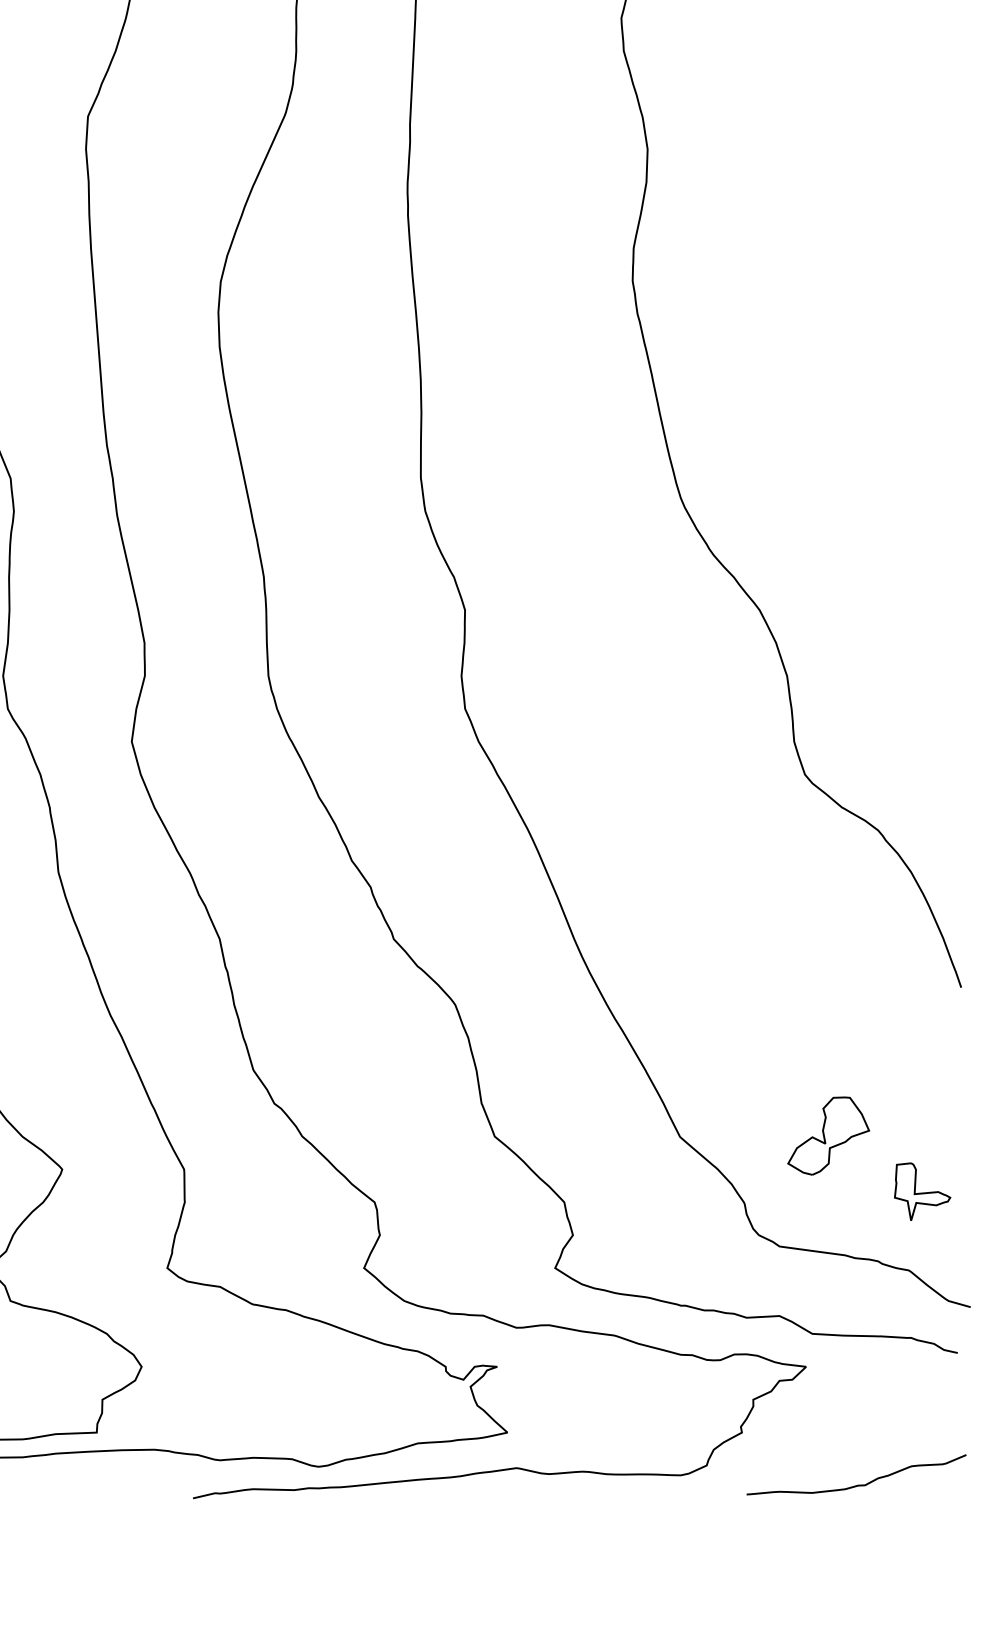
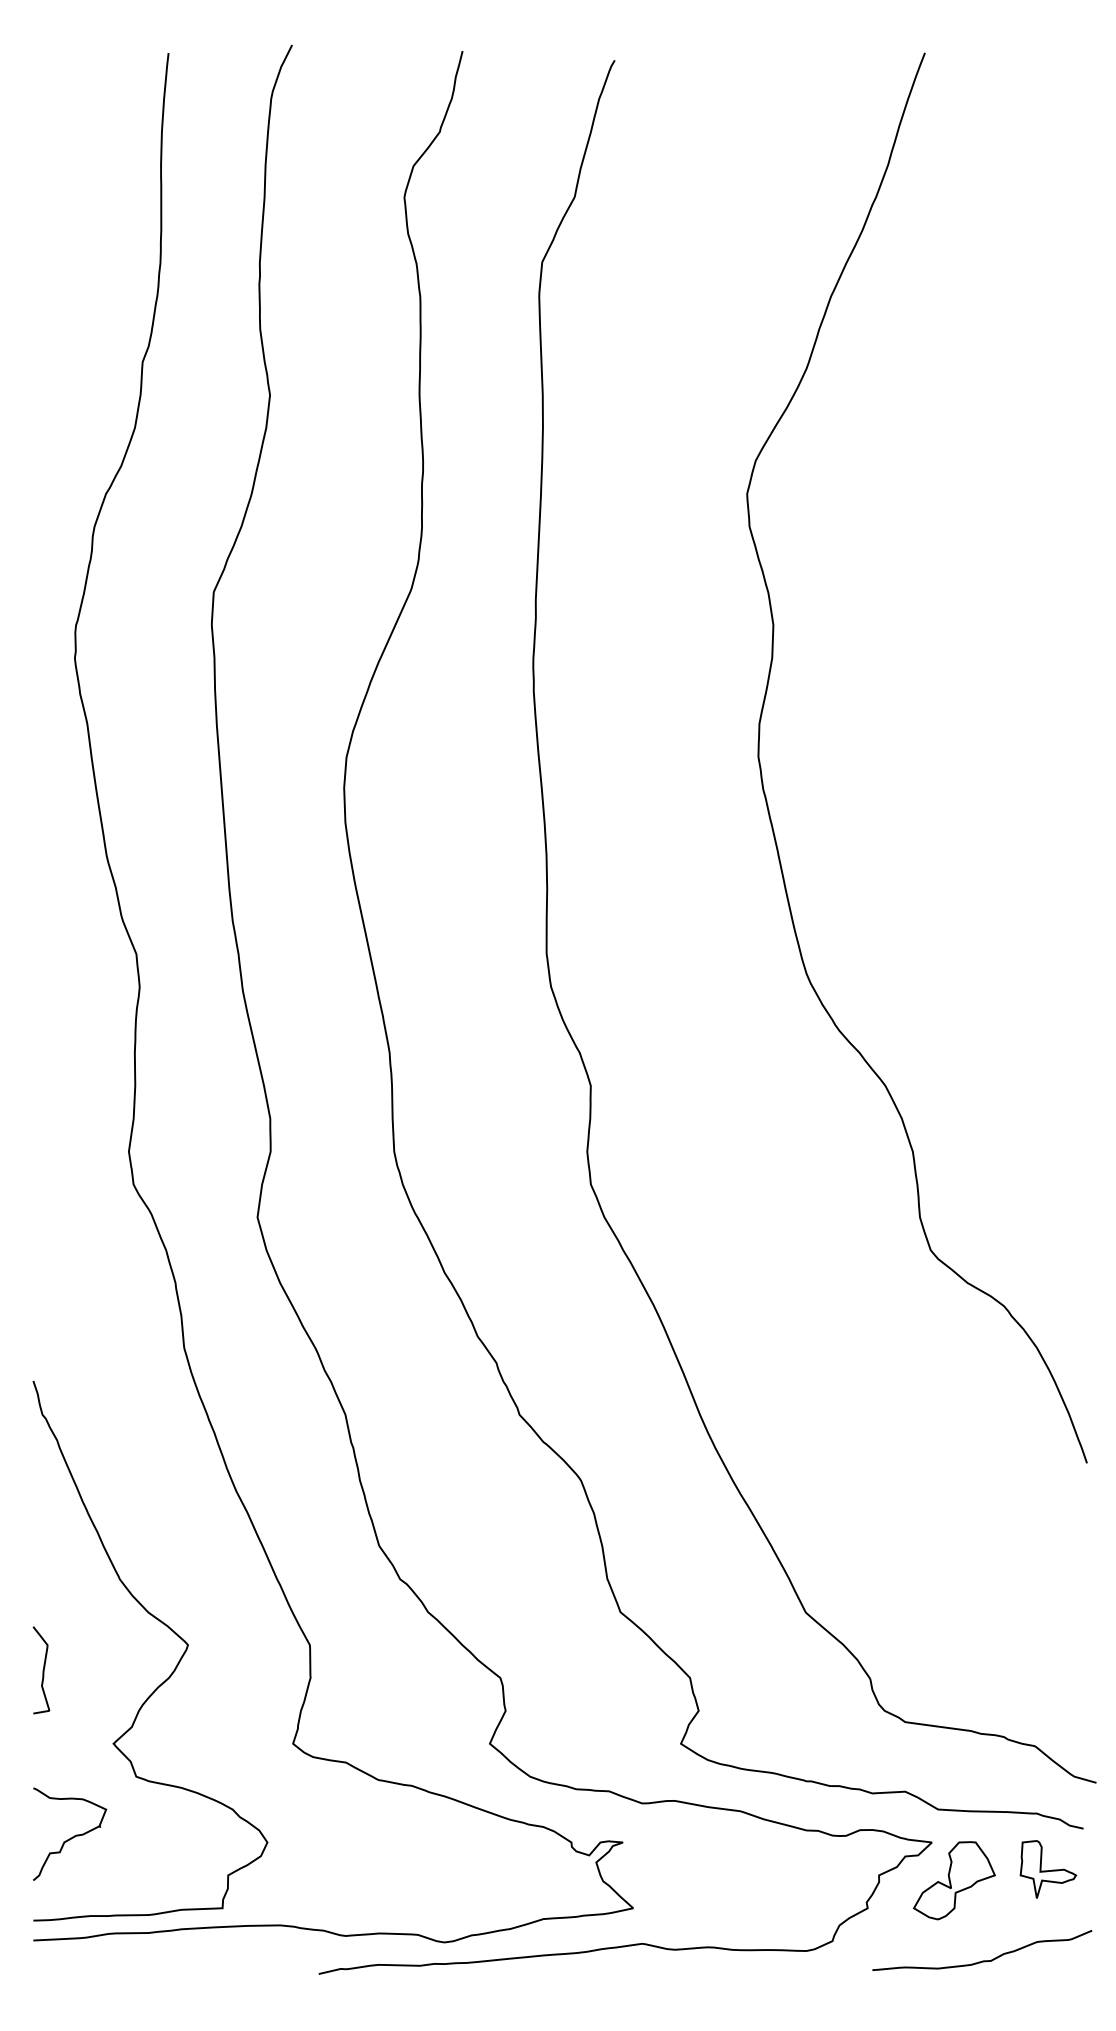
part: (828, 1135) -> (954, 1880), moved
part: (922, 1191) -> (1048, 1869), moved

